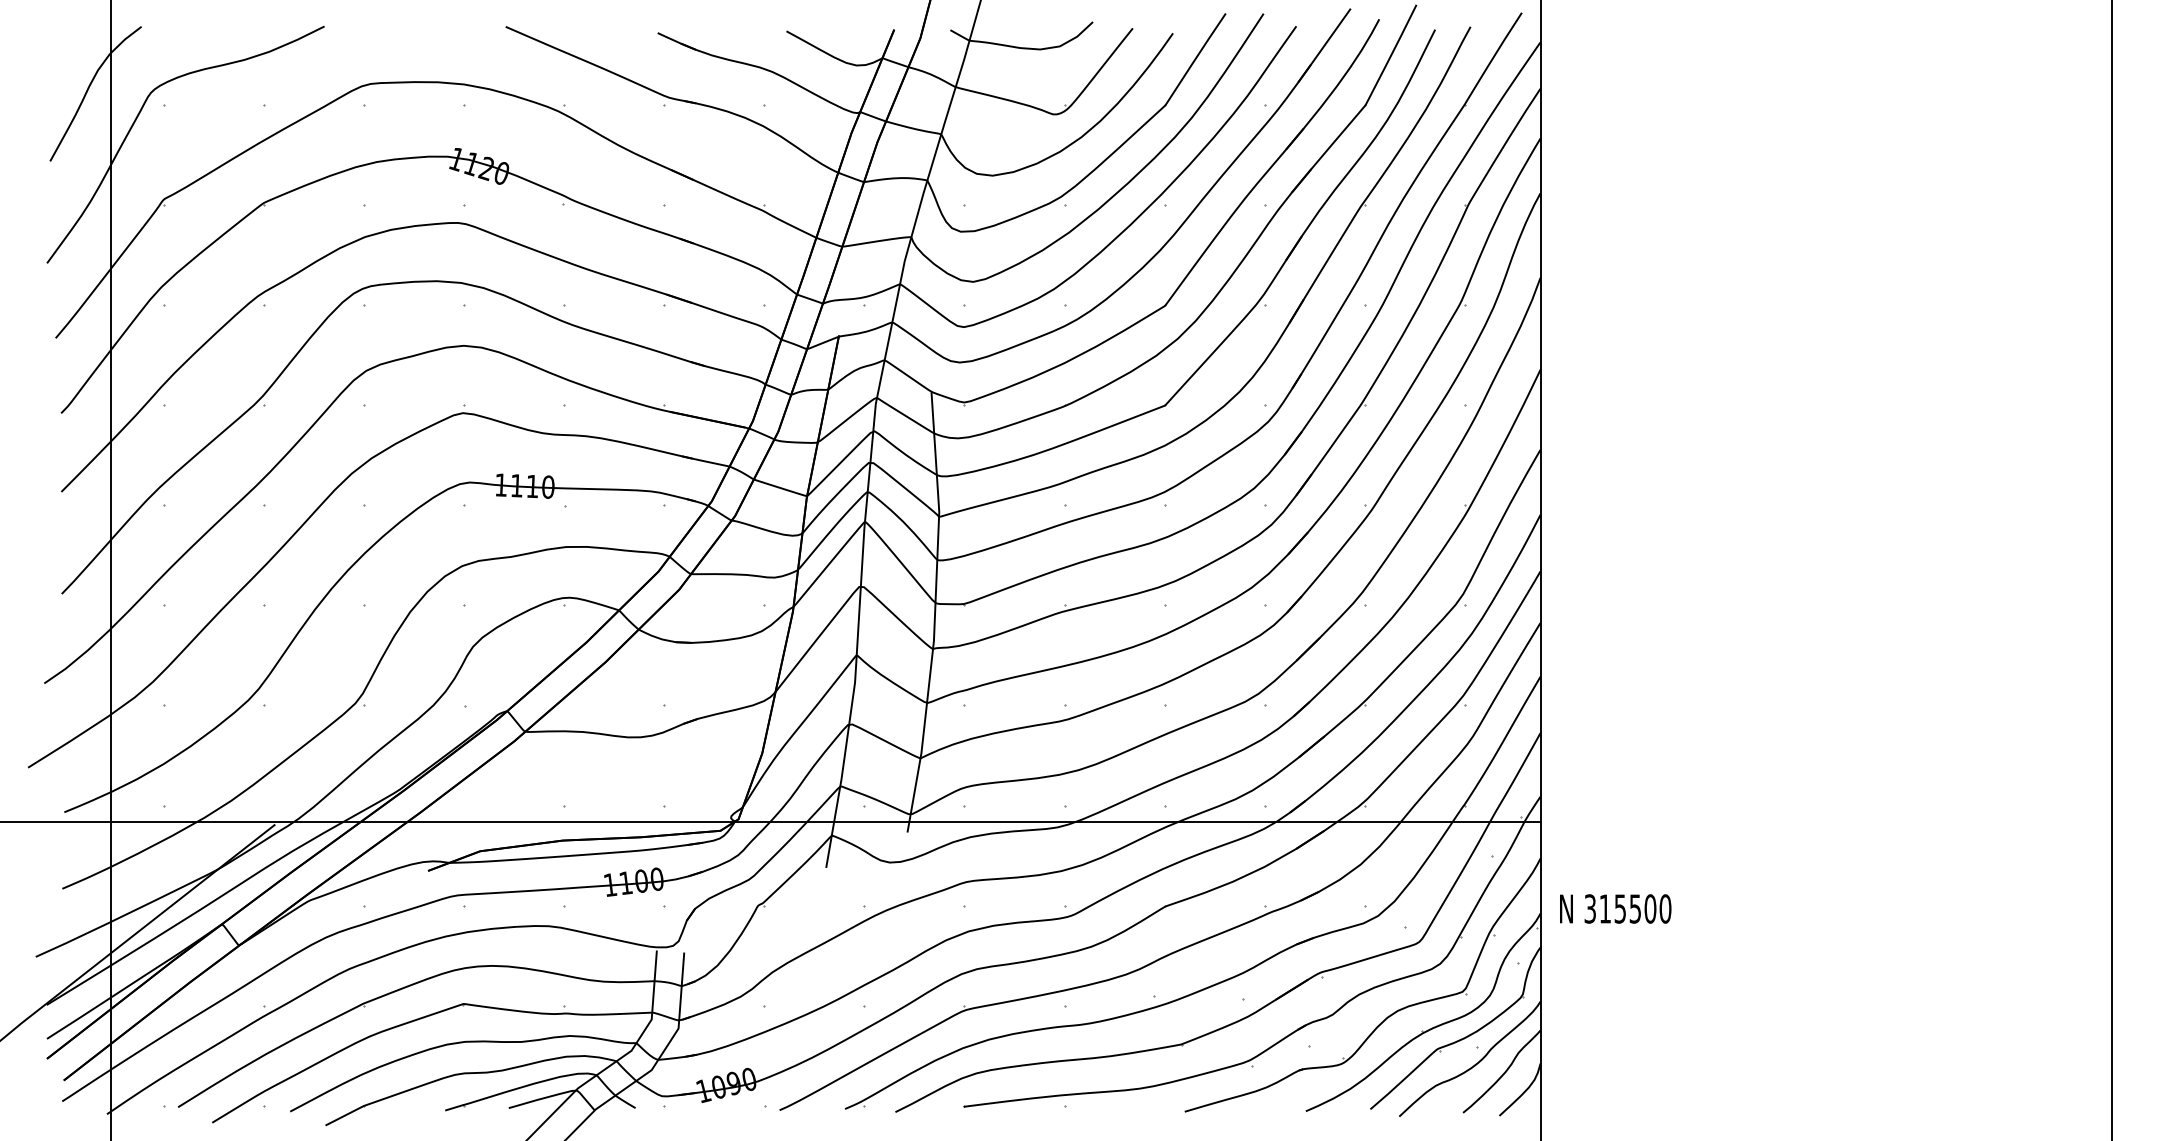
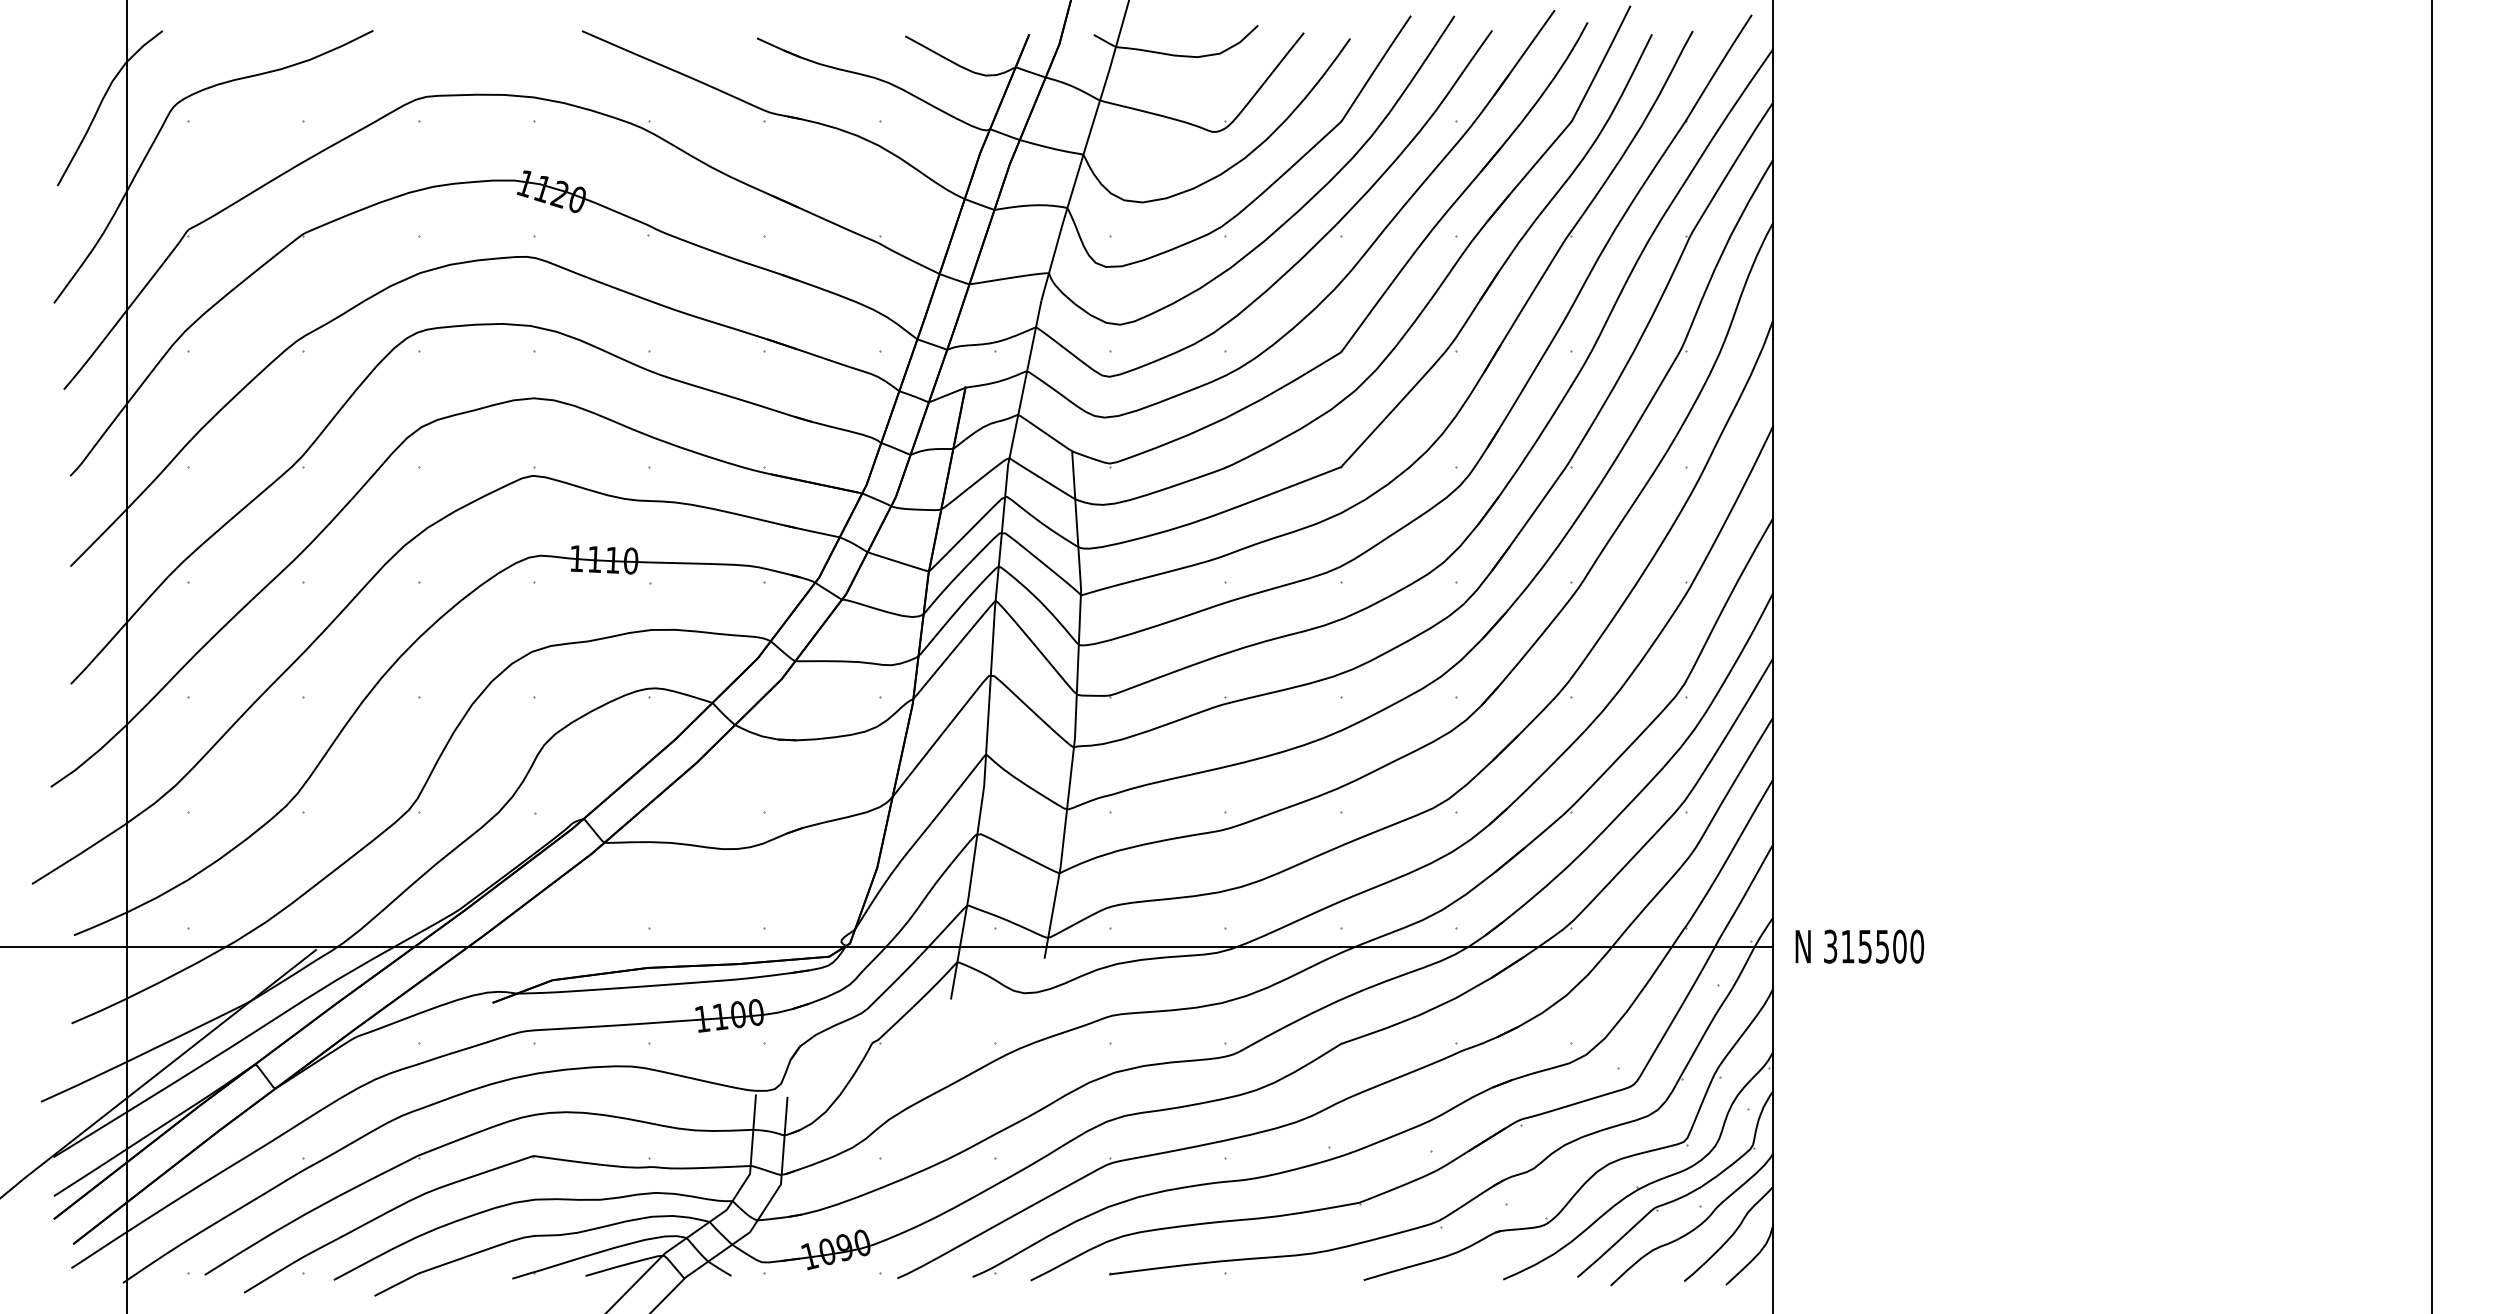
text: (1615, 908) -> (1859, 946), moved

